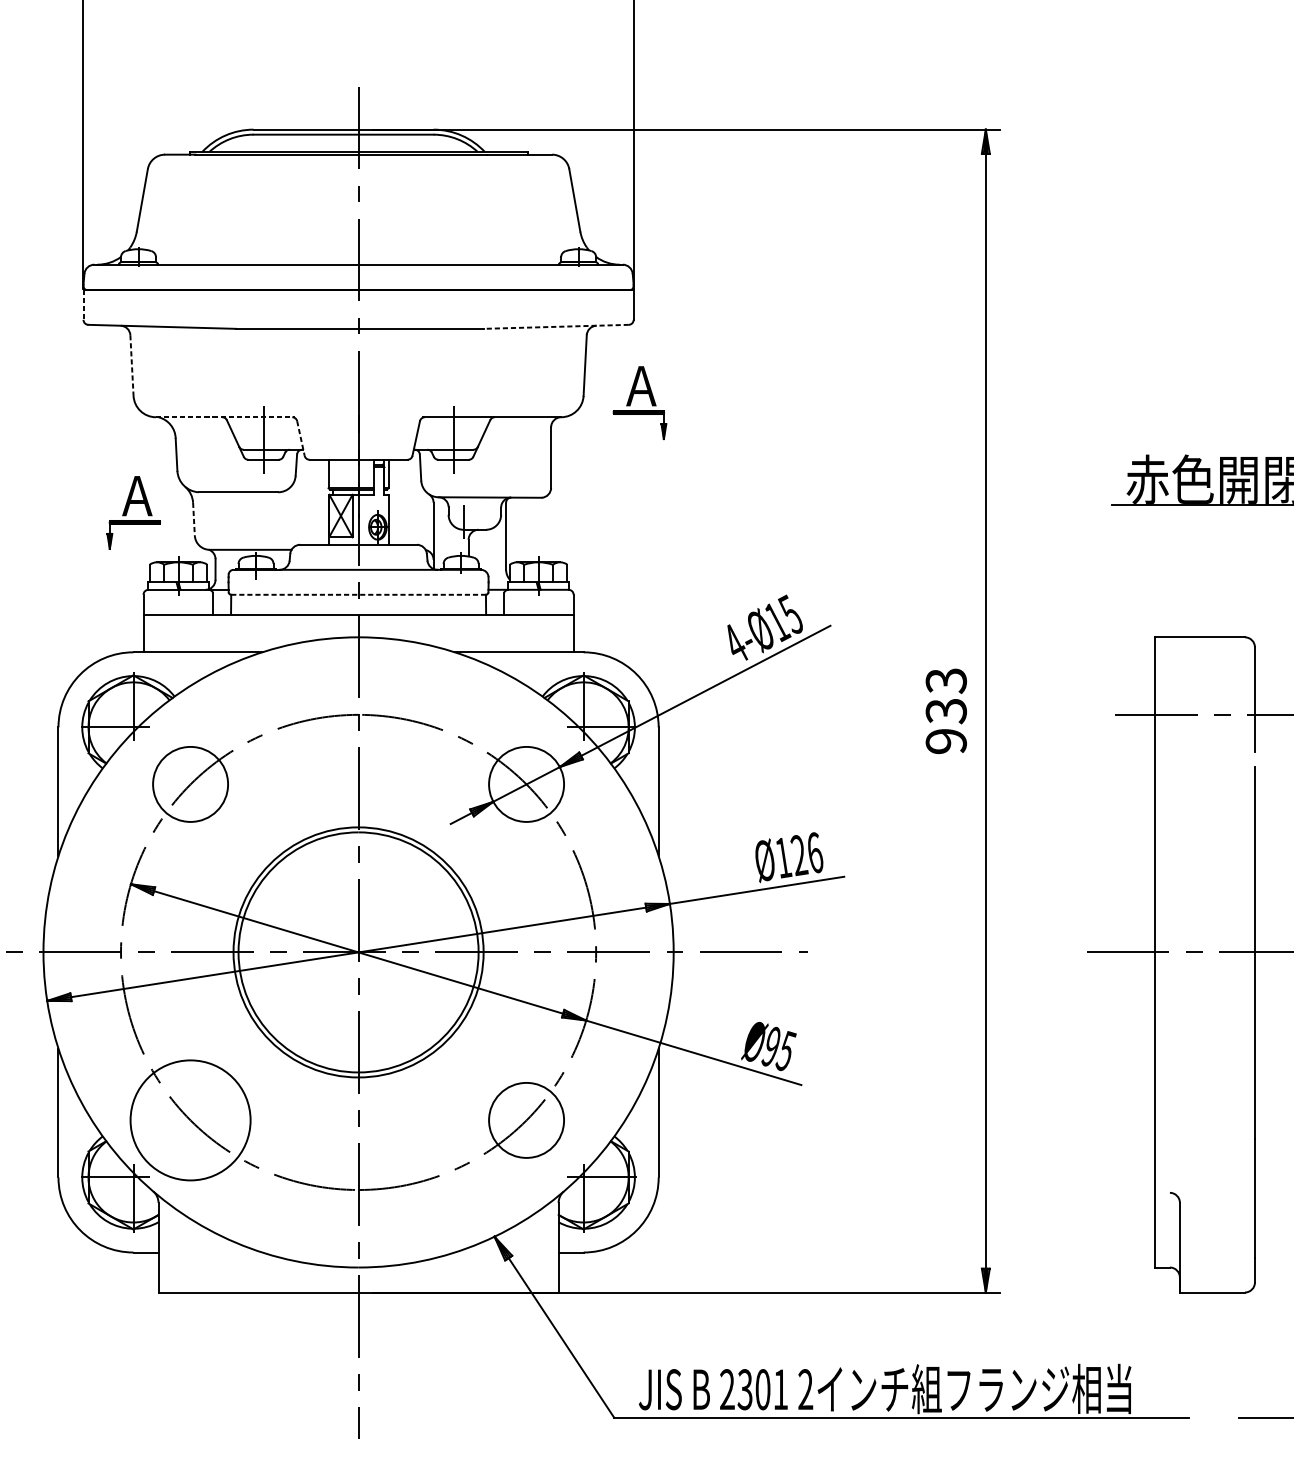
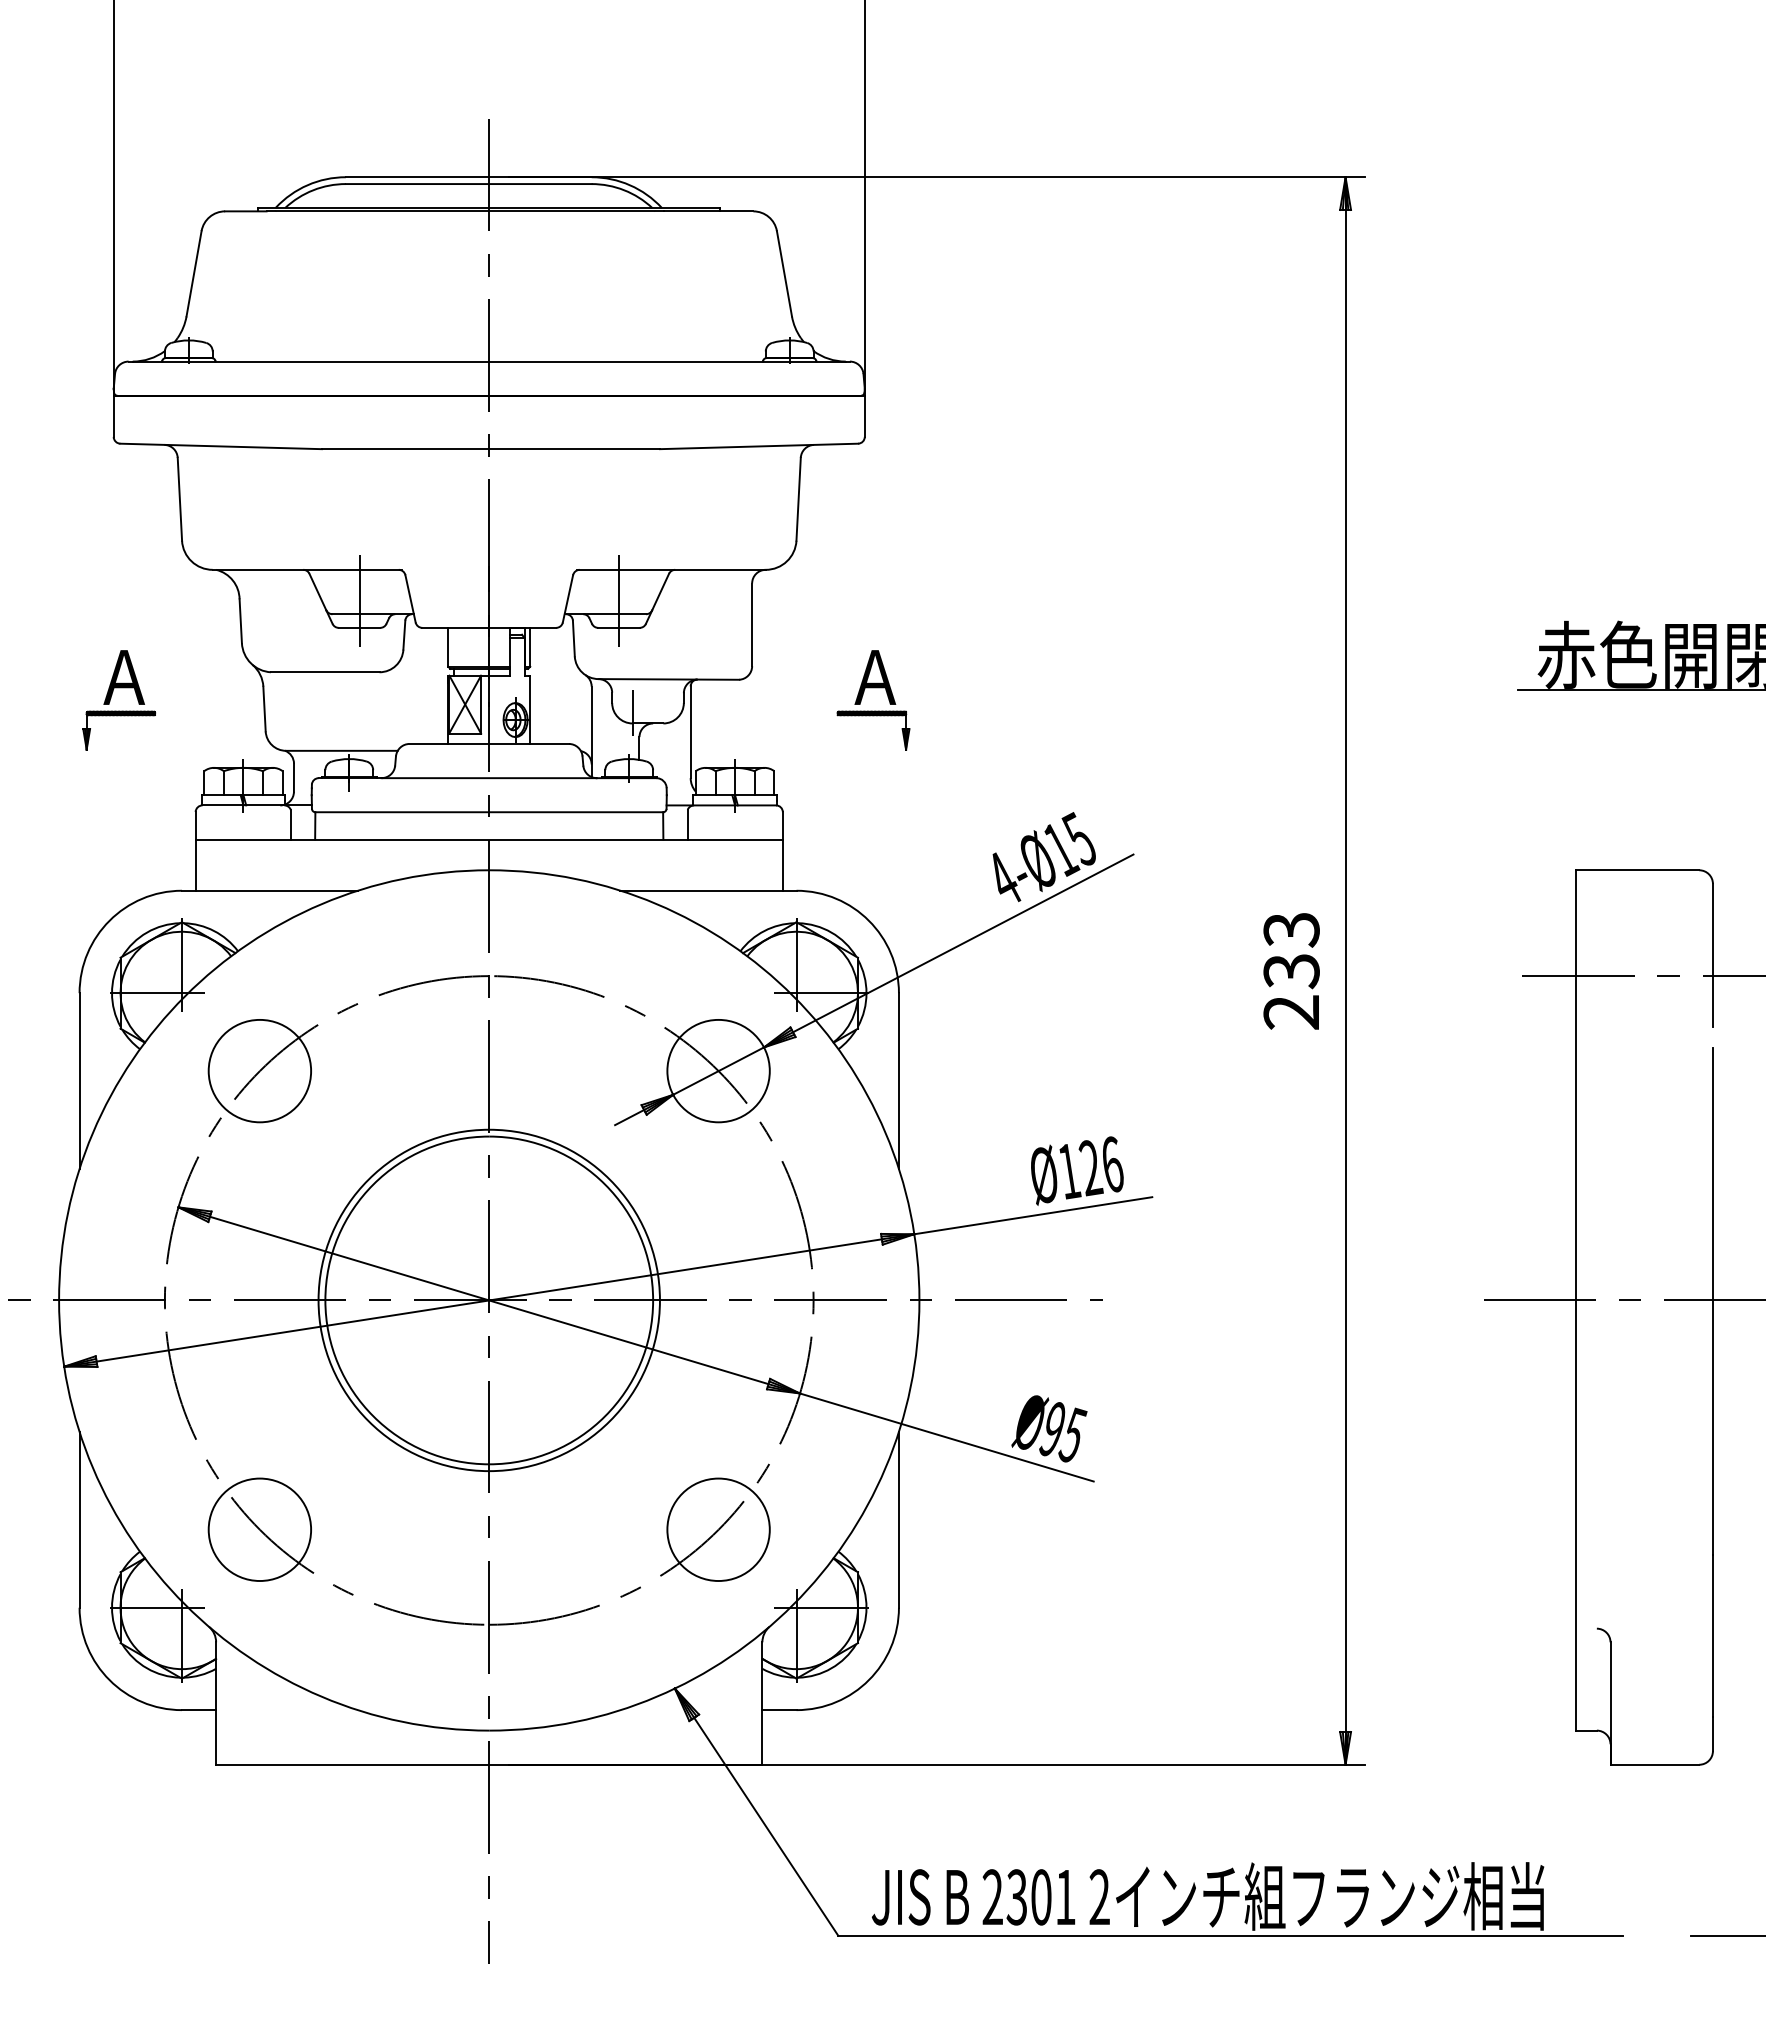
line: (83, 304) -> (113, 416), dashed -> solid
line: (555, 326) -> (758, 446), dashed -> solid
line: (131, 365) -> (179, 499), dashed -> solid
part: (640, 410) -> (873, 710), moved
line: (225, 417) -> (307, 569), dashed -> solid
line: (300, 438) -> (410, 599), dashed -> solid
part: (128, 511) -> (111, 698), moved
line: (193, 519) -> (264, 709), dashed -> solid
line: (358, 595) -> (489, 812), dashed -> solid
text: (946, 741) -> (1291, 1012), 933 -> 233
circle: (190, 1120) -> (259, 1529), size x0.62

